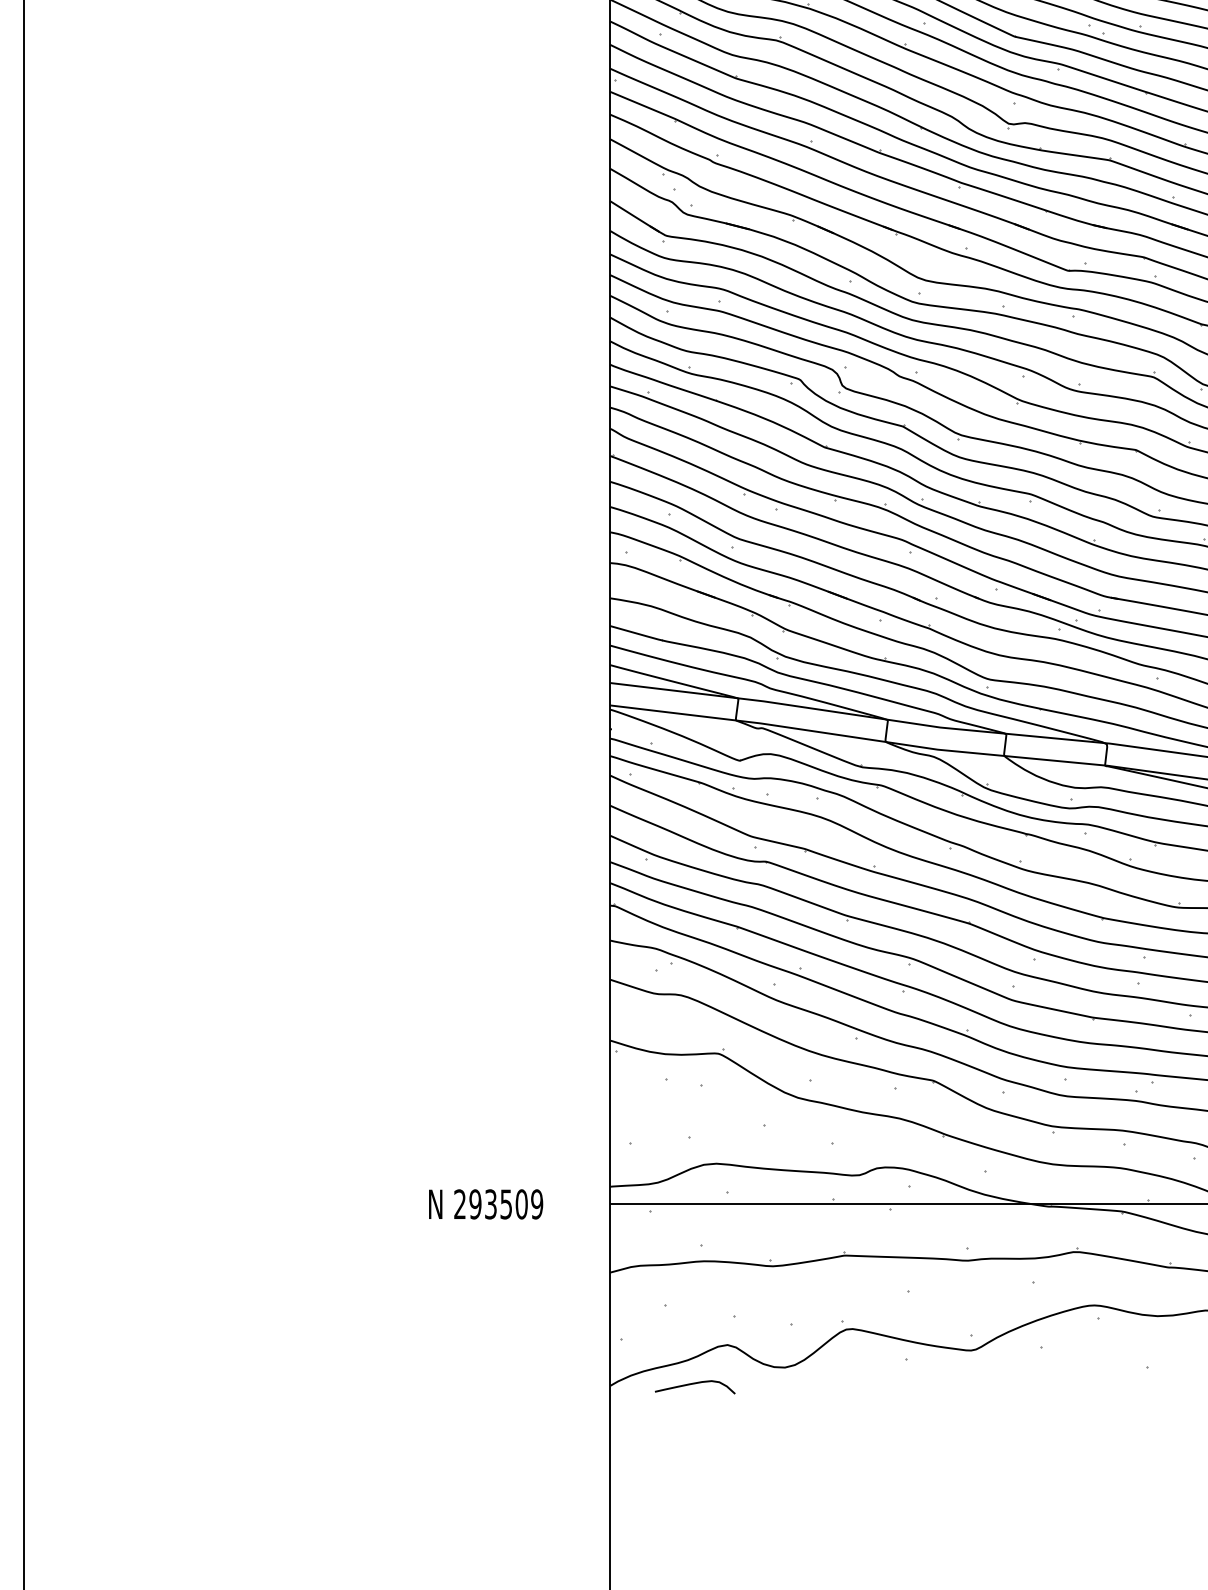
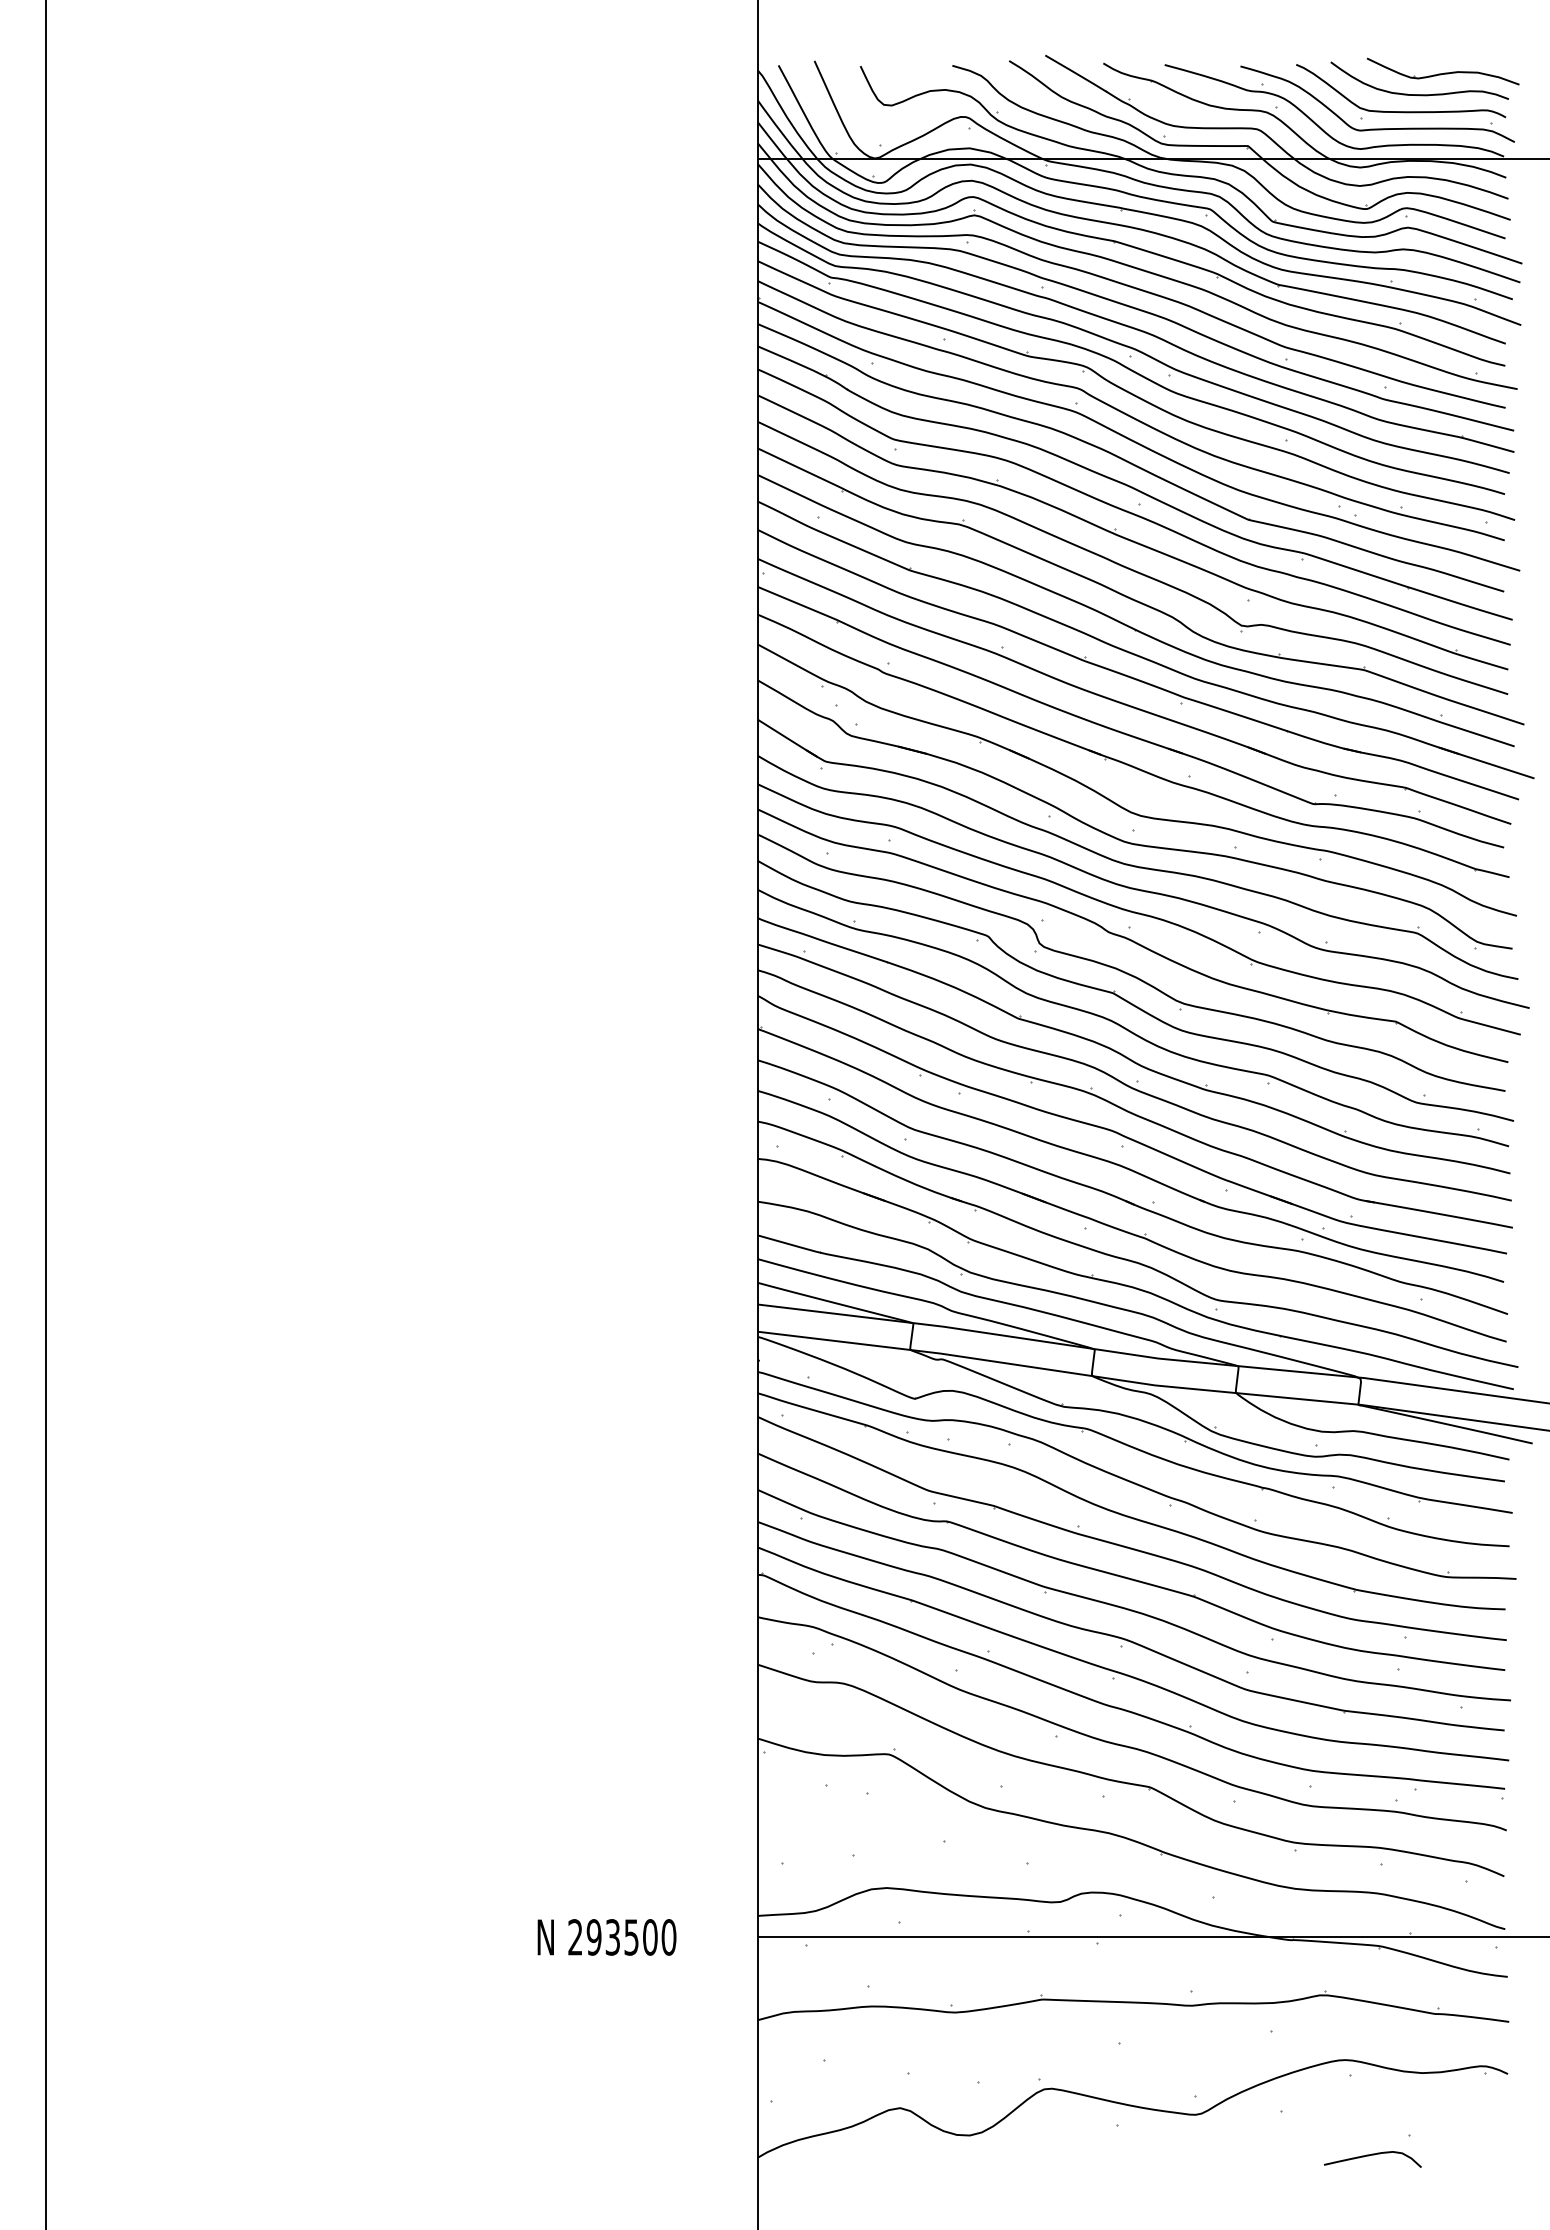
text: (536, 1204) -> (668, 1937), 293509 -> 293500
curve: (694, 1384) -> (1372, 2155), moved

